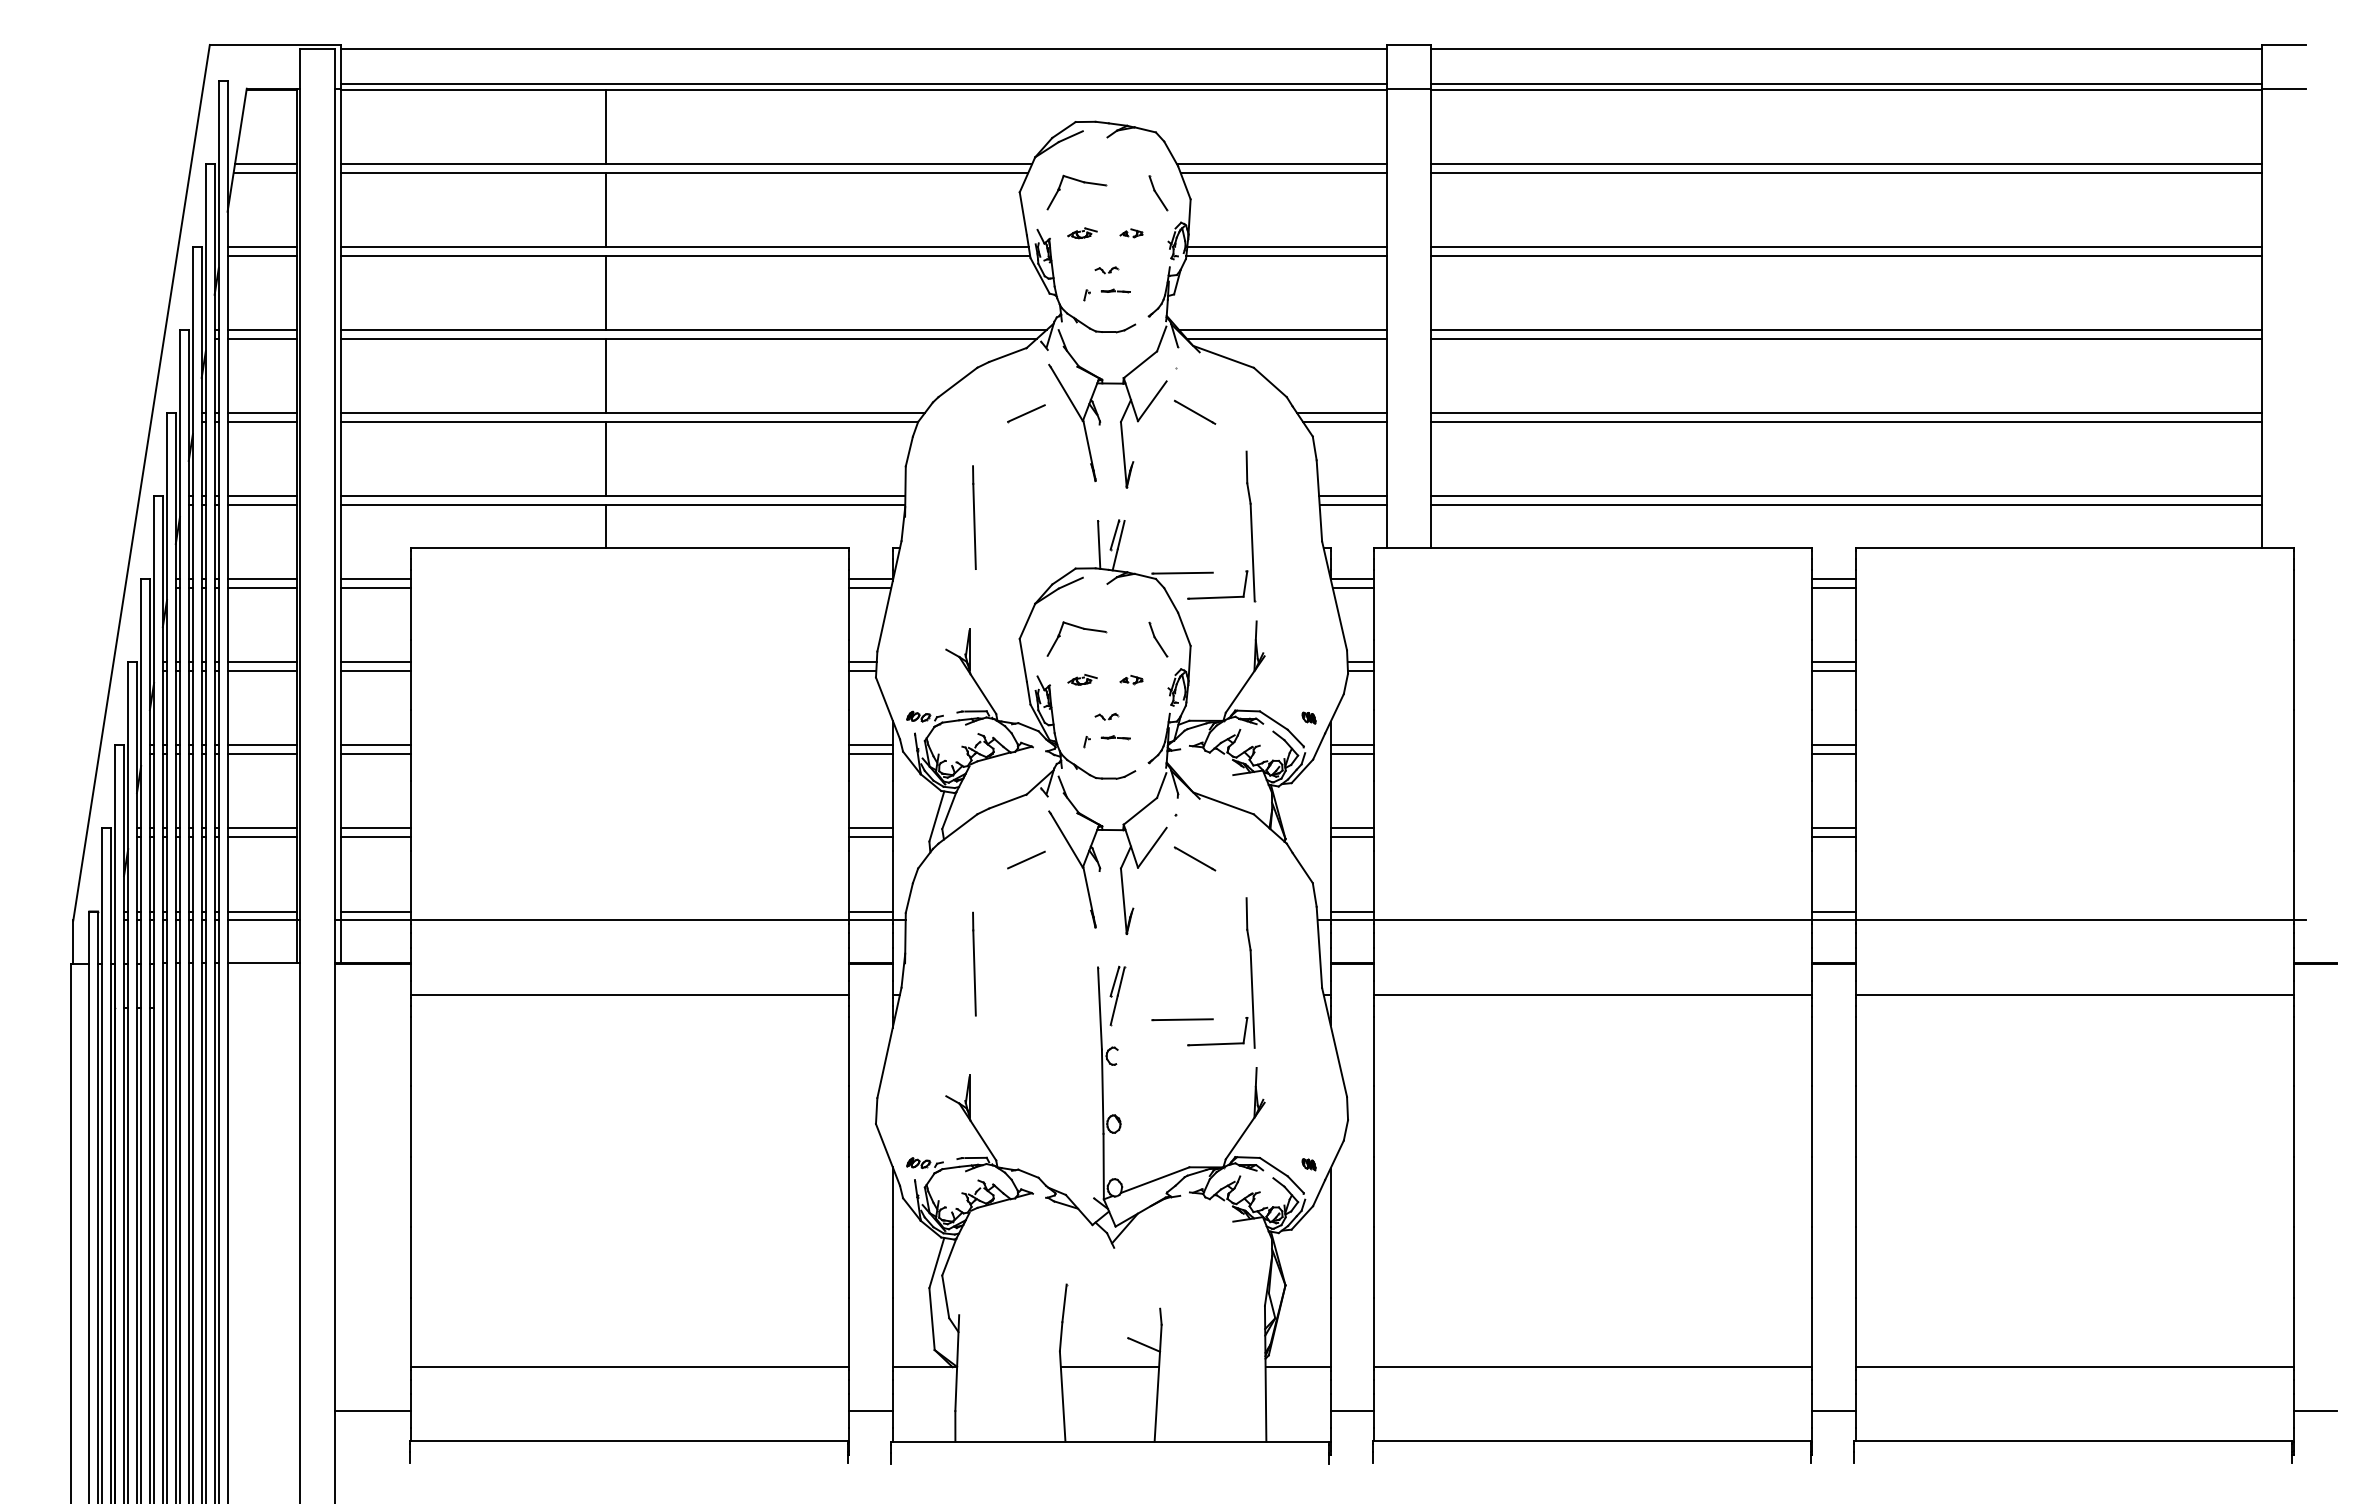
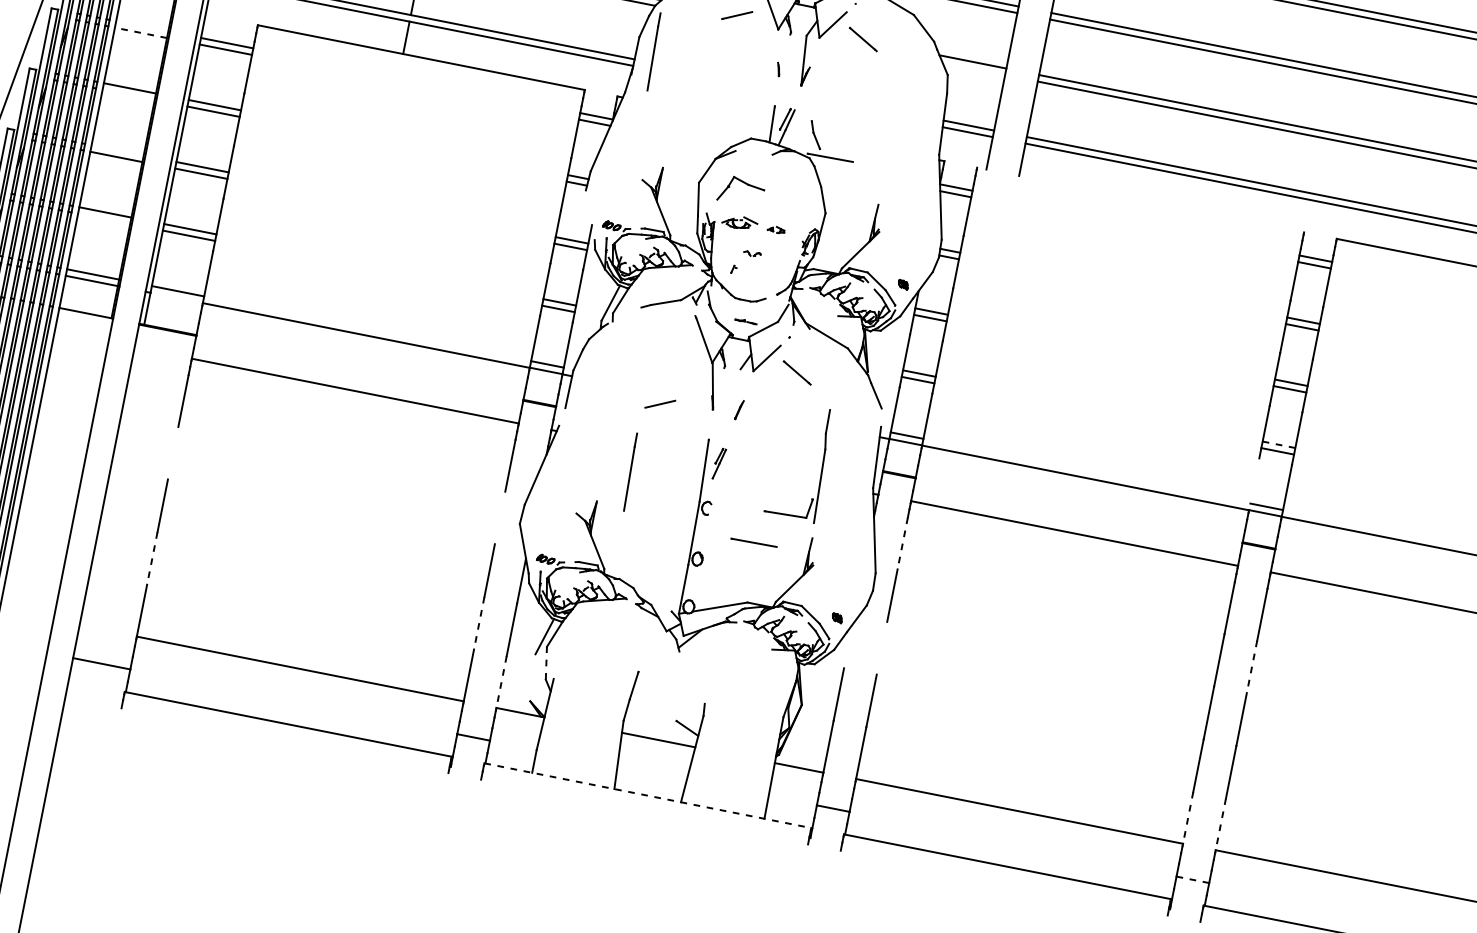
line: (1344, 421) -> (973, 68), removed
line: (1088, 444) -> (779, 47), removed
line: (974, 517) -> (654, 51), moved
part: (1250, 526) -> (887, 133), removed
line: (1593, 548) -> (1140, 200), removed
line: (262, 579) -> (142, 26), removed
line: (1070, 582) -> (745, 148), removed
line: (262, 588) -> (140, 33), solid -> dashed
part: (1158, 639) -> (816, 135), moved
line: (262, 671) -> (128, 95), removed
part: (1082, 679) -> (739, 222), size x1.6
line: (887, 708) -> (589, 215), removed
part: (1115, 737) -> (745, 321), moved
line: (262, 745) -> (117, 150), removed
line: (957, 828) -> (624, 315), removed
line: (1833, 828) -> (1278, 444), solid -> dashed
line: (262, 837) -> (104, 219), removed
line: (1026, 859) -> (660, 403), moved
line: (1812, 885) -> (1254, 484), removed
line: (1314, 894) -> (881, 417), removed
line: (1123, 900) -> (737, 393), removed
line: (376, 920) -> (176, 298), removed
line: (974, 963) -> (630, 471), moved
line: (903, 970) -> (563, 413), removed
part: (1117, 995) -> (719, 463), size x0.7
line: (1182, 1019) -> (754, 542), moved
line: (1374, 1051) -> (902, 543), solid -> dashed
line: (411, 1121) -> (173, 453), removed
line: (848, 1121) -> (499, 517), removed
line: (1855, 1121) -> (1251, 666), solid -> dashed
line: (1374, 1191) -> (882, 647), removed
line: (1330, 1197) -> (848, 645), removed
line: (411, 1262) -> (152, 558), solid -> dashed
line: (848, 1262) -> (478, 623), solid -> dashed
line: (945, 1296) -> (546, 662), solid -> dashed
line: (931, 1319) -> (532, 678), removed
line: (892, 1332) -> (501, 682), solid -> dashed
line: (1812, 1332) -> (1188, 818), solid -> dashed
line: (1855, 1332) -> (1220, 824), solid -> dashed
line: (1833, 1410) -> (1192, 879), solid -> dashed
line: (1110, 1441) -> (648, 795), solid -> dashed

